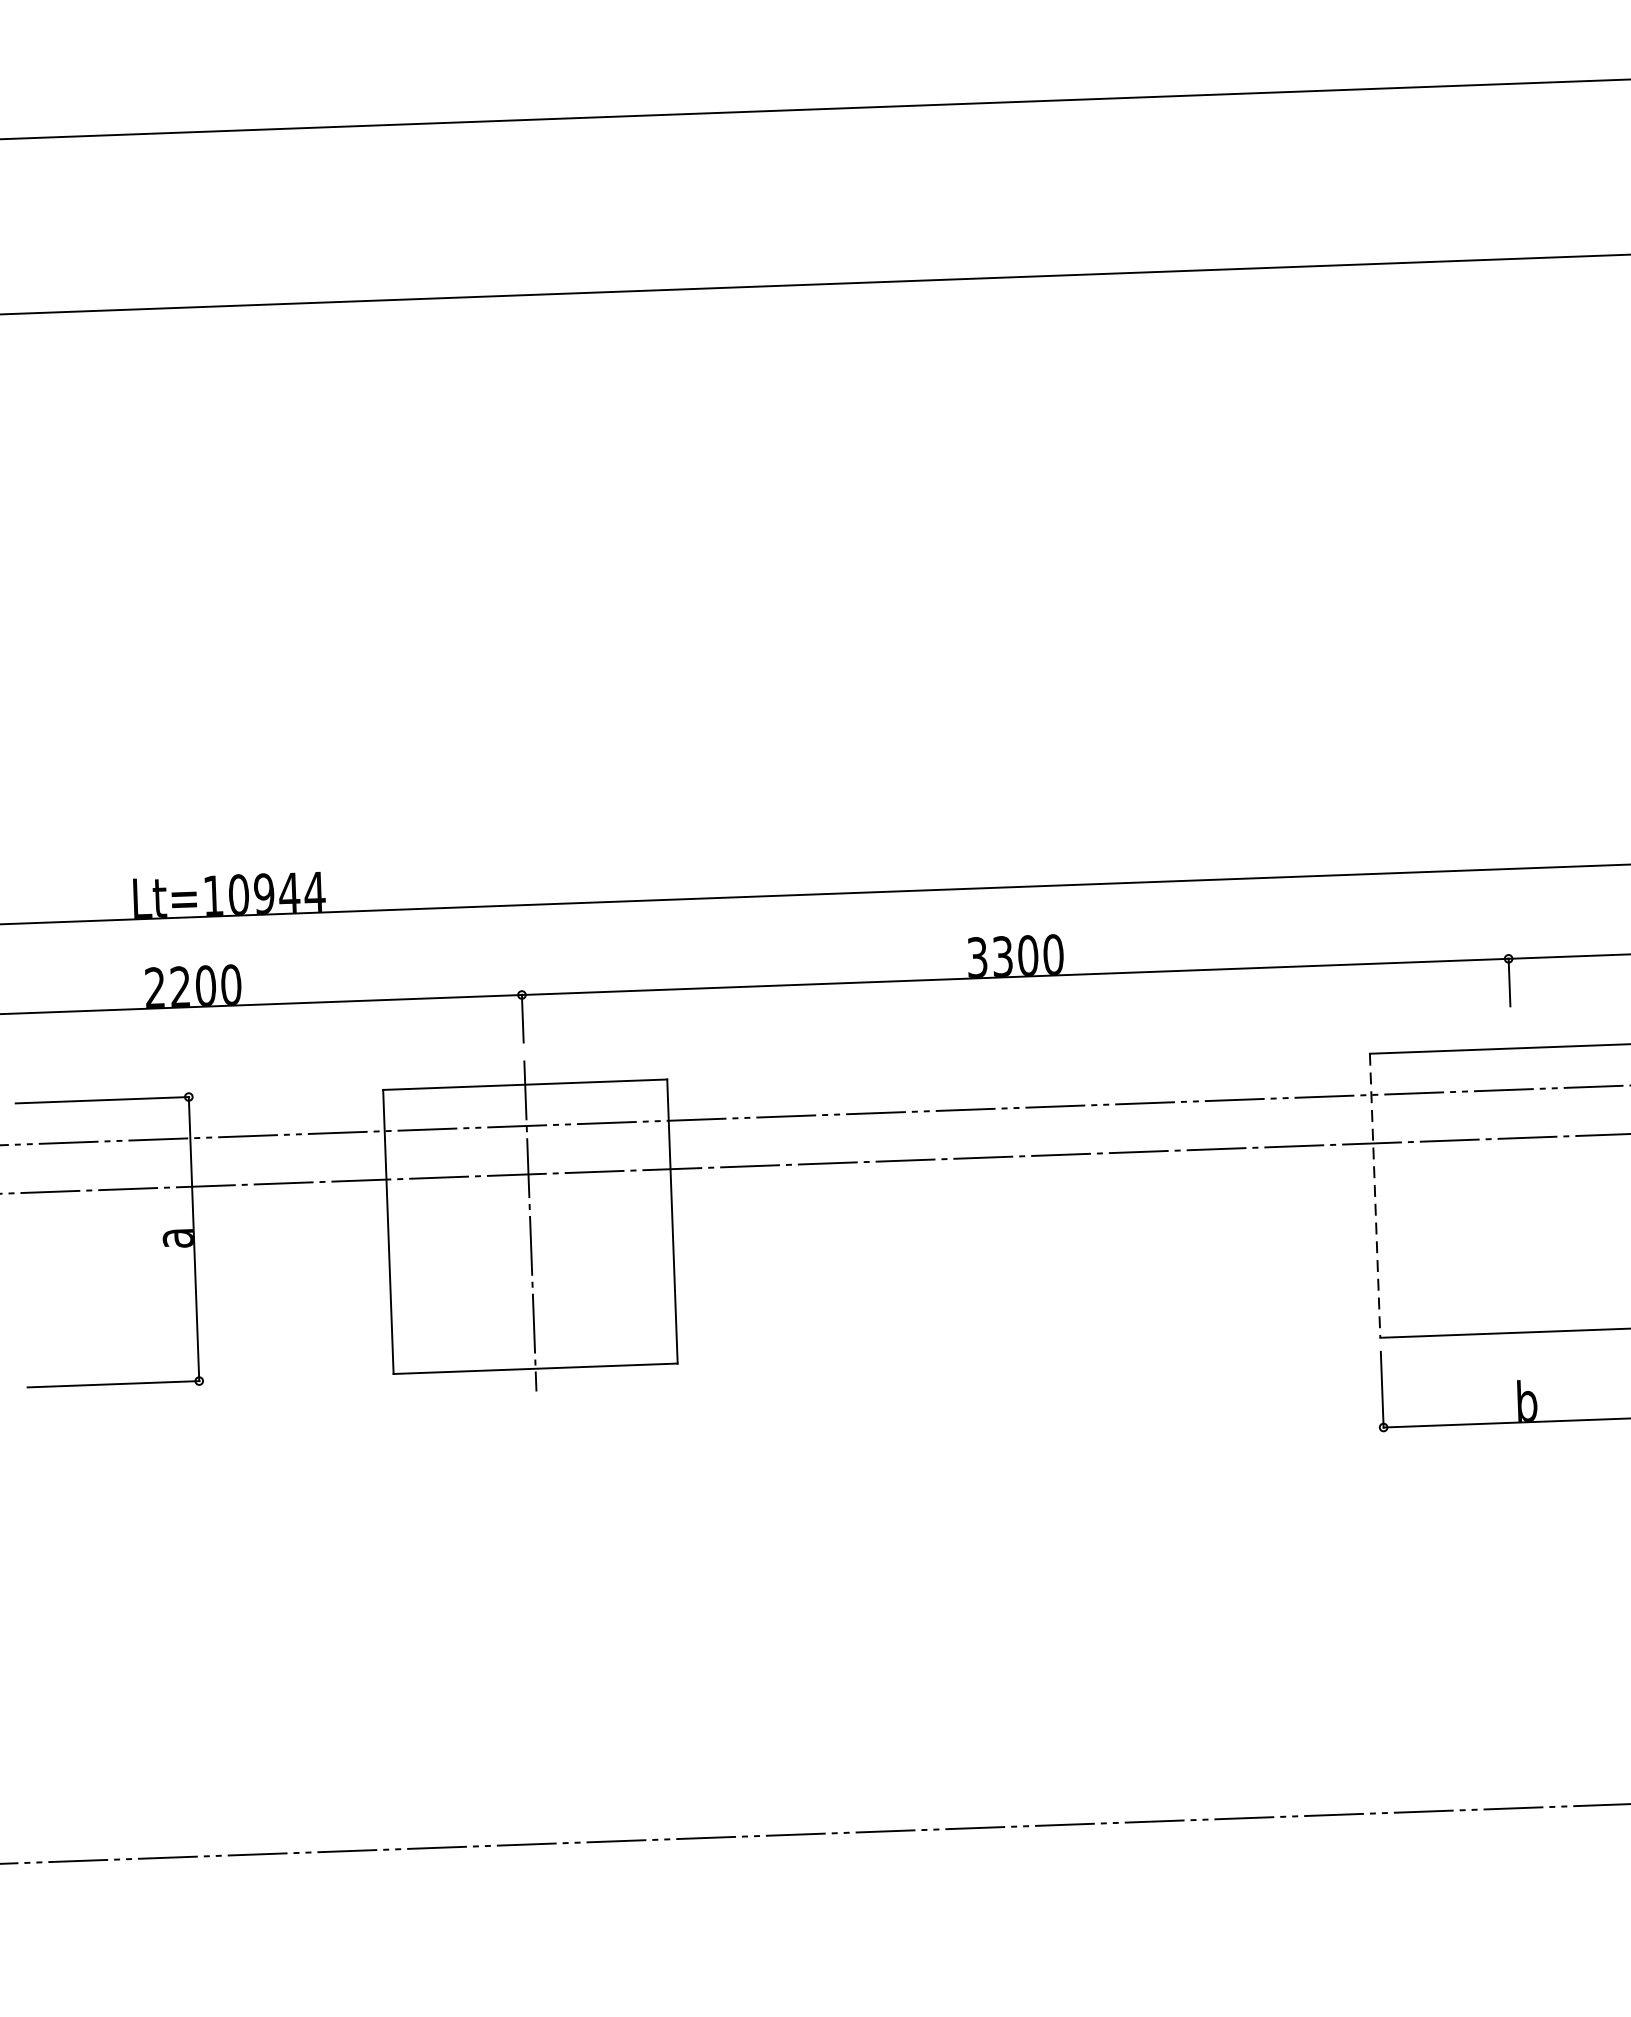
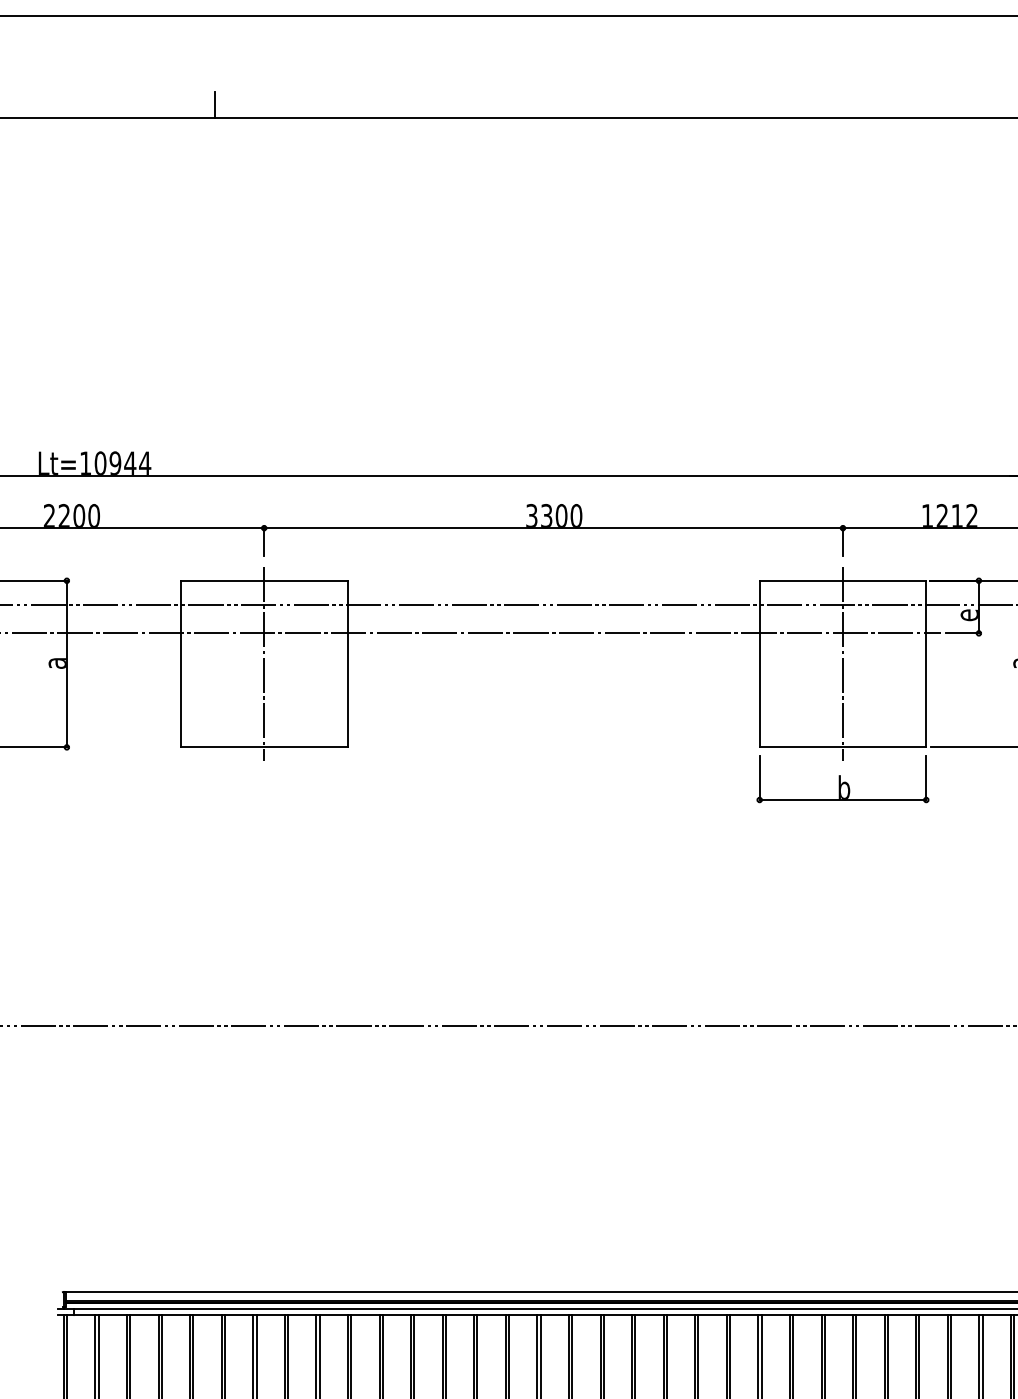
line: (410, 275) -> (214, 104), added
line: (1516, 1189) -> (842, 663), added
line: (1374, 1196) -> (759, 664), dashed -> solid

